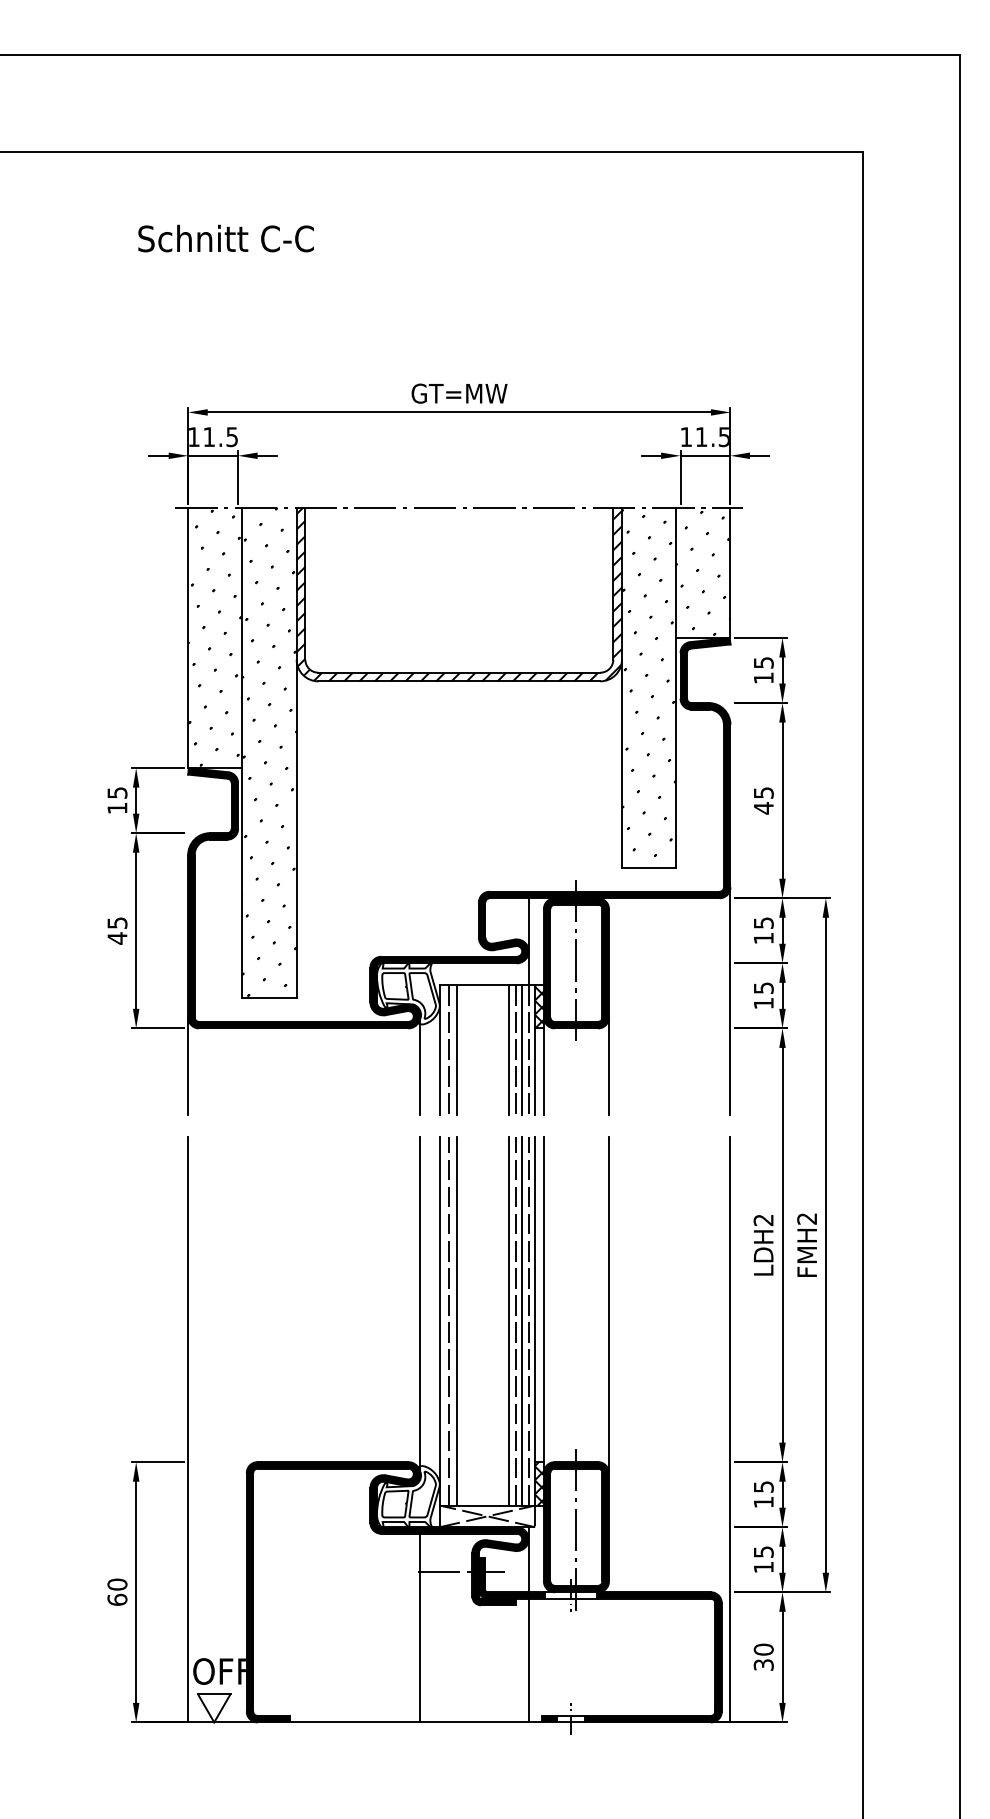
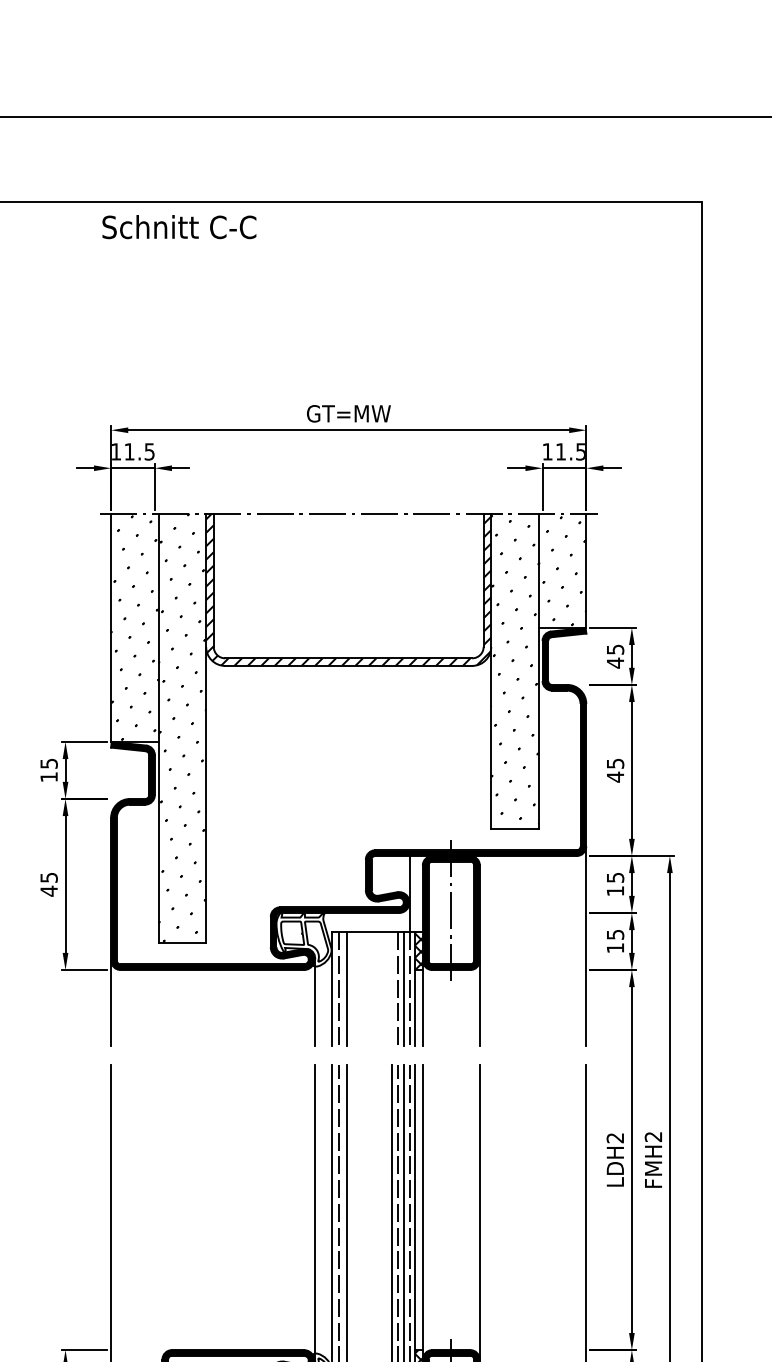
text: (225, 238) -> (178, 227), moved
text: (763, 677) -> (615, 662), 15 -> 45
line: (509, 1050) -> (392, 989), removed

